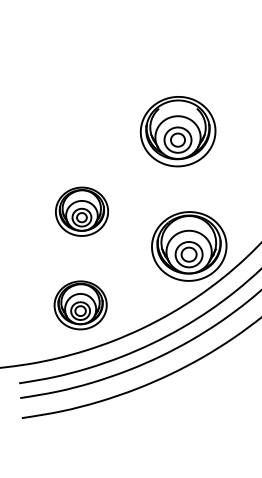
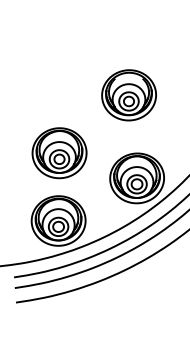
part: (81, 211) -> (59, 153), size x1.43
part: (80, 305) -> (58, 221), size x1.43

